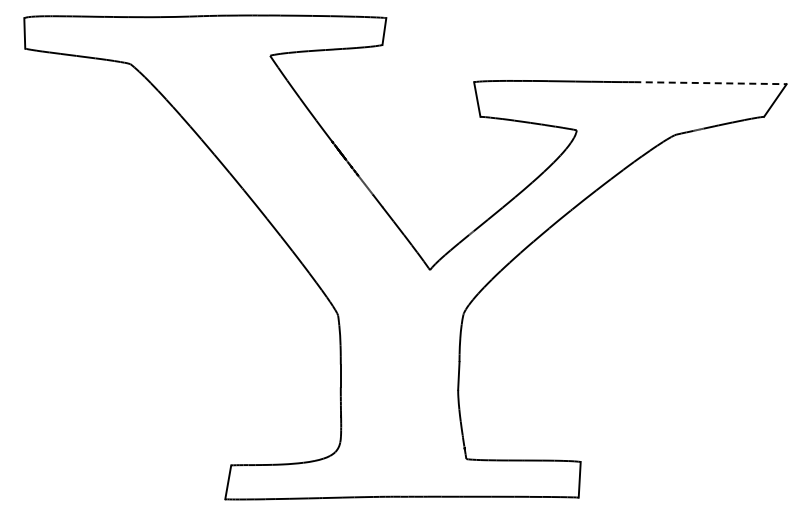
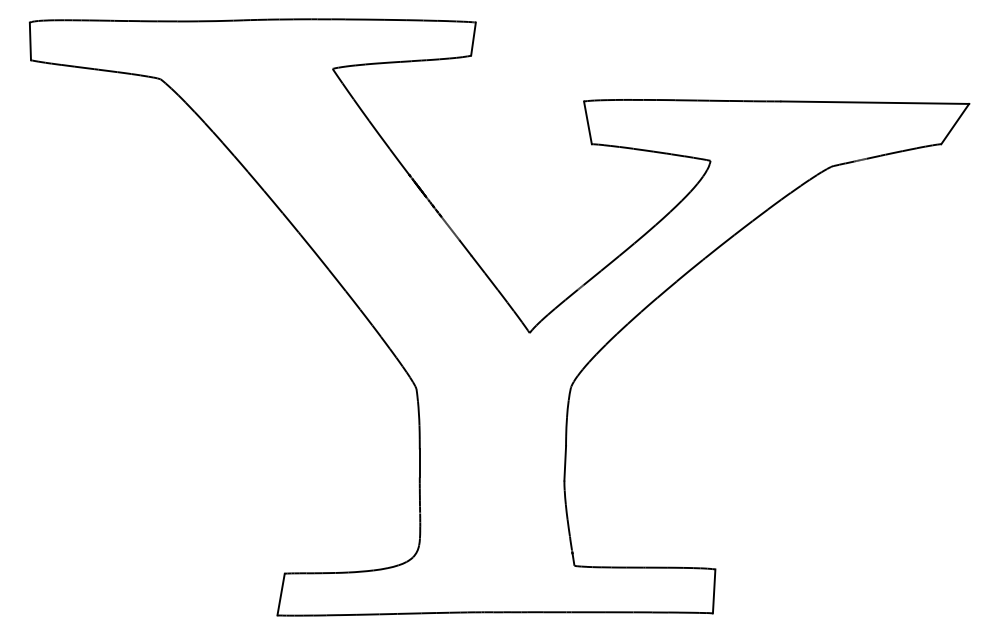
line: (710, 83) -> (875, 103), dashed -> solid

